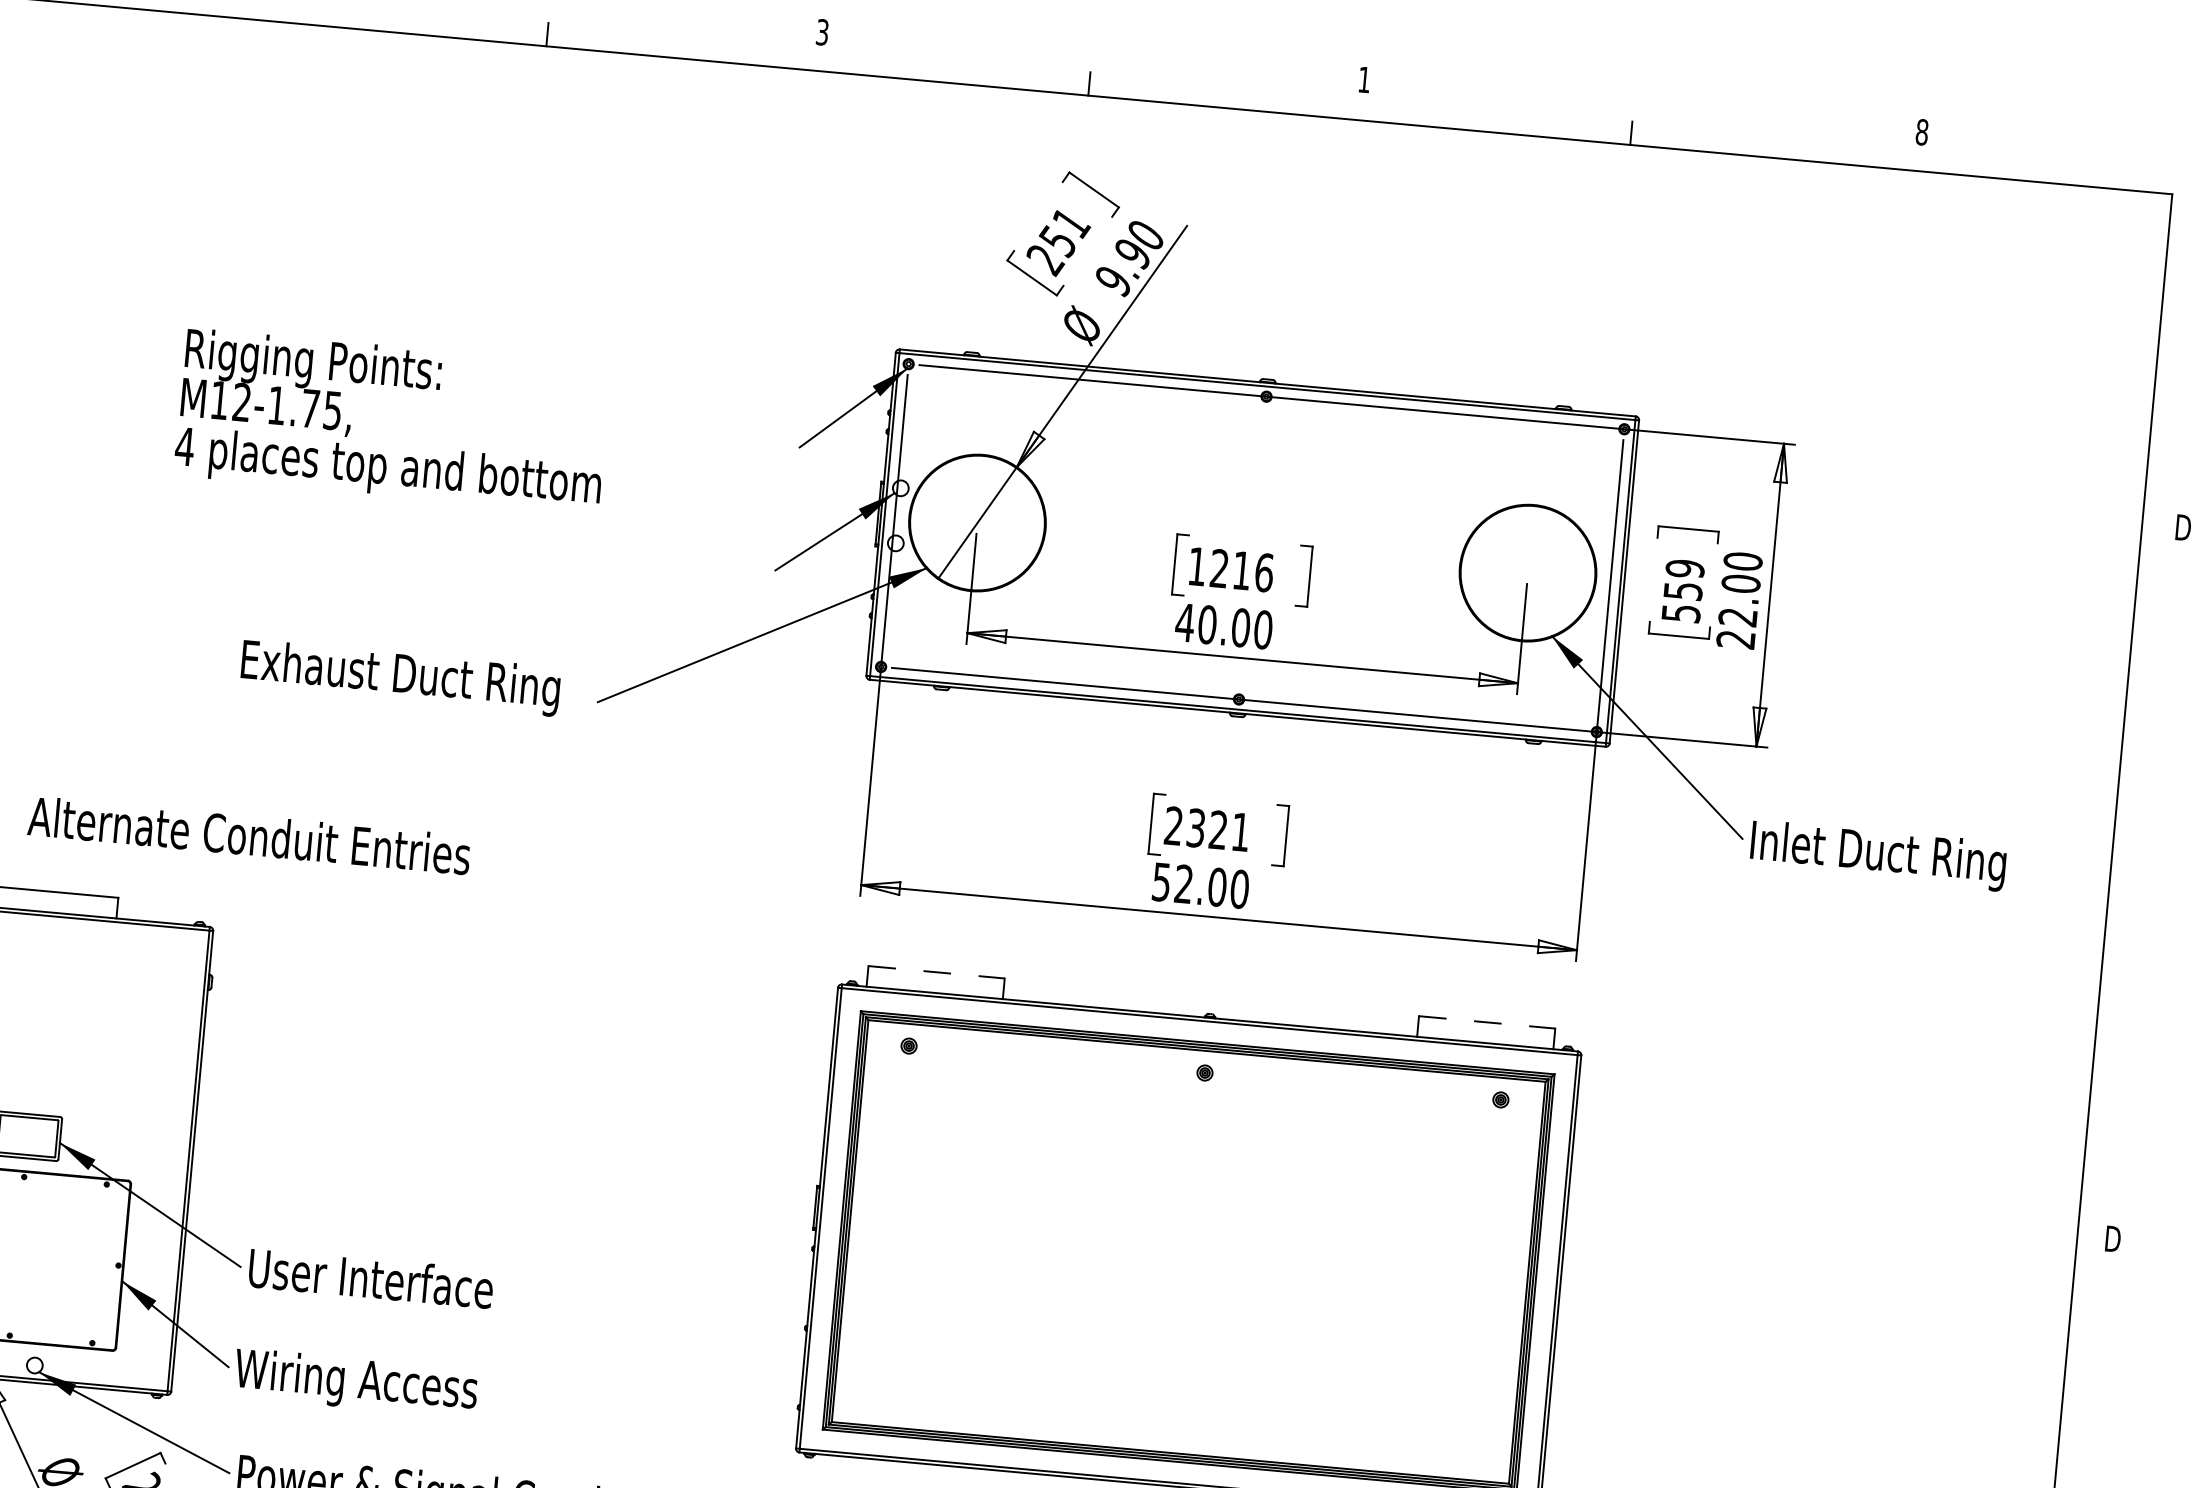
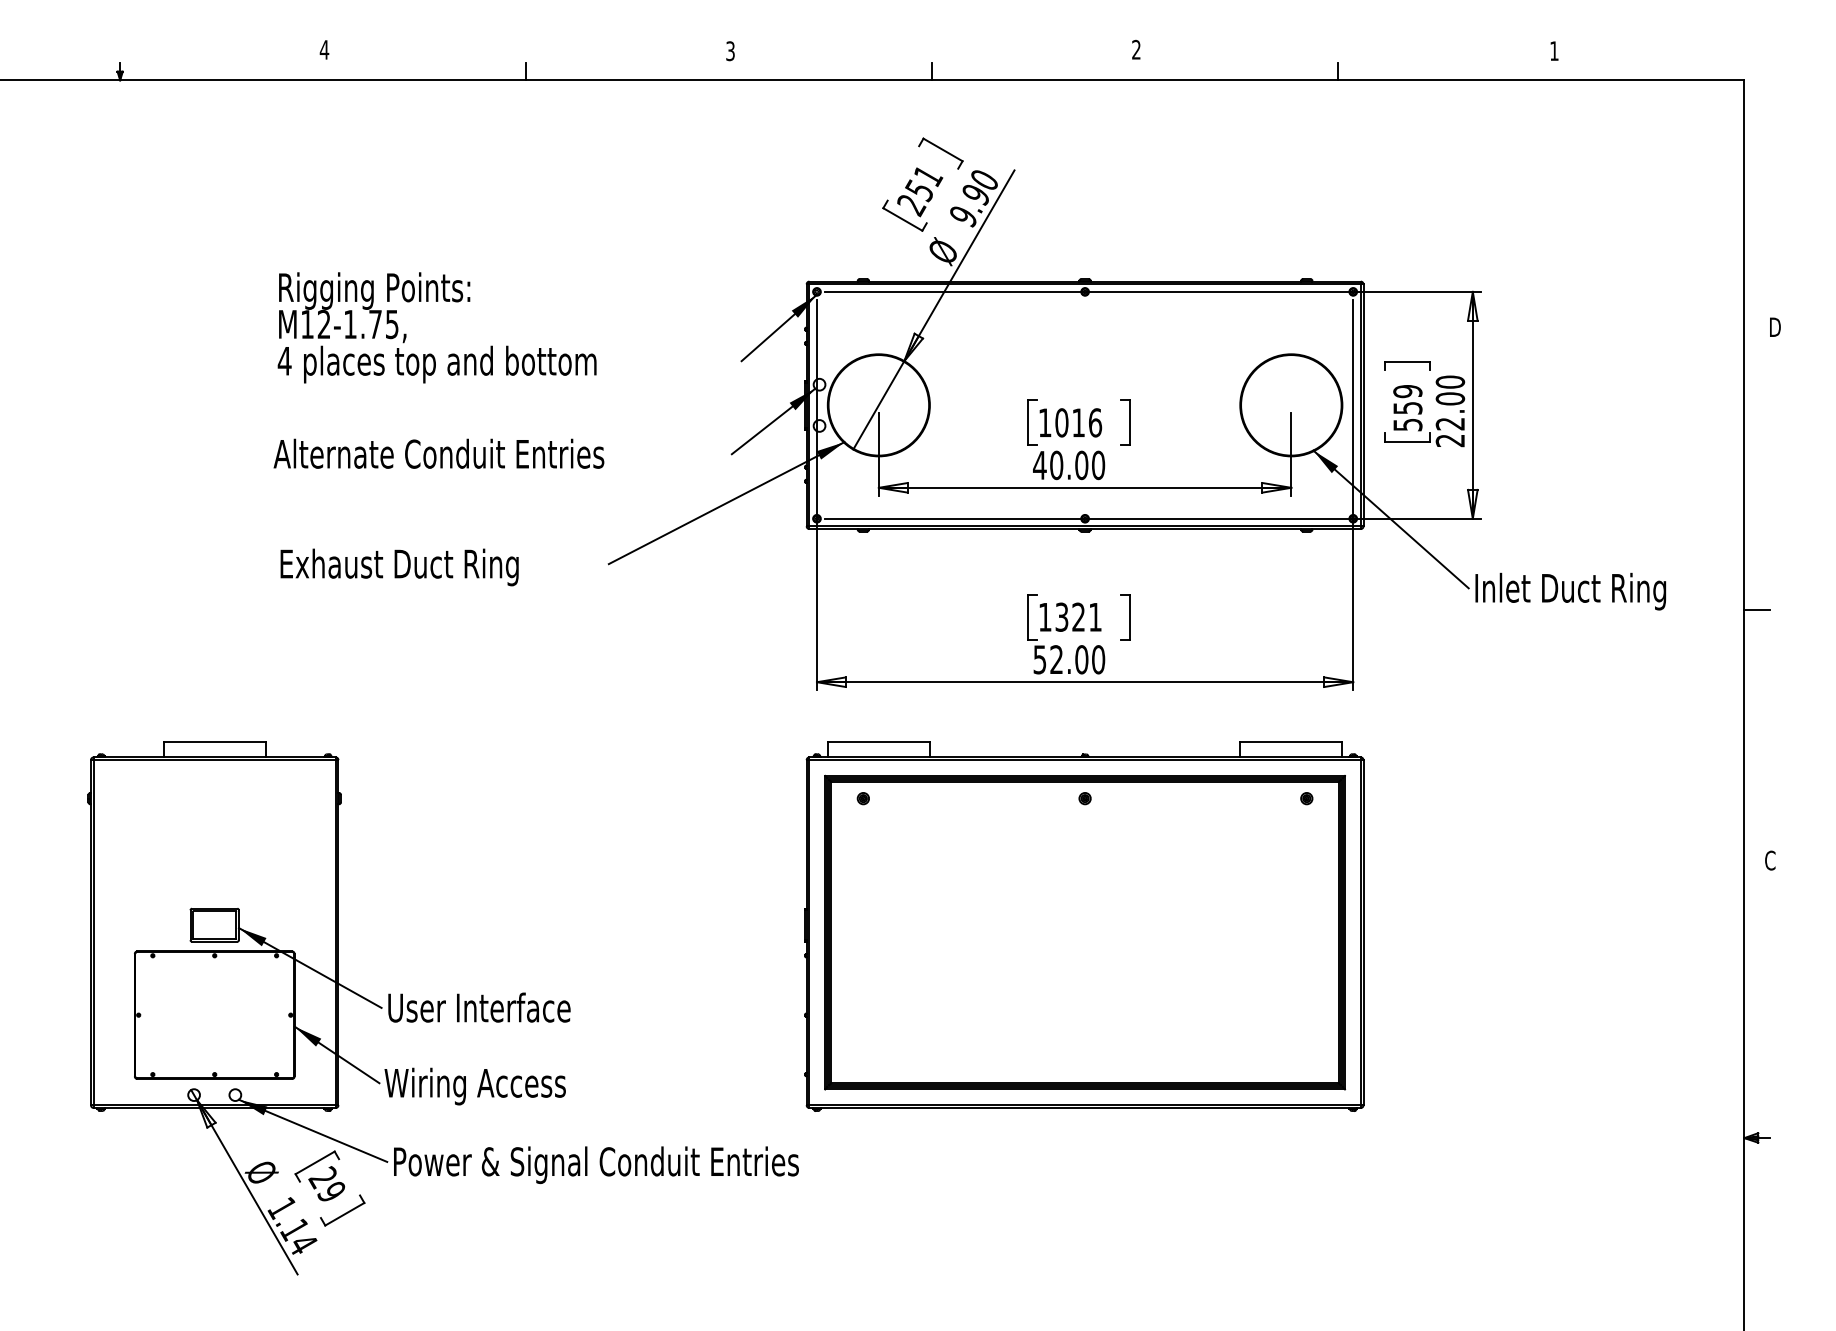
text: (1364, 79) -> (1136, 49), 1 -> 2
text: (1922, 132) -> (1554, 51), 8 -> 1
text: (391, 420) -> (436, 327), moved
text: (1219, 568) -> (1061, 422), 1216 -> 1016
text: (400, 677) -> (399, 567), moved
text: (1172, 825) -> (1044, 616), 2321 -> 1321
text: (248, 835) -> (438, 453), moved
line: (2125, 902) -> (1757, 609), added
line: (937, 971) -> (879, 741), dashed -> solid
line: (1487, 1021) -> (1291, 741), dashed -> solid
text: (2112, 1238) -> (1770, 860), D -> C

